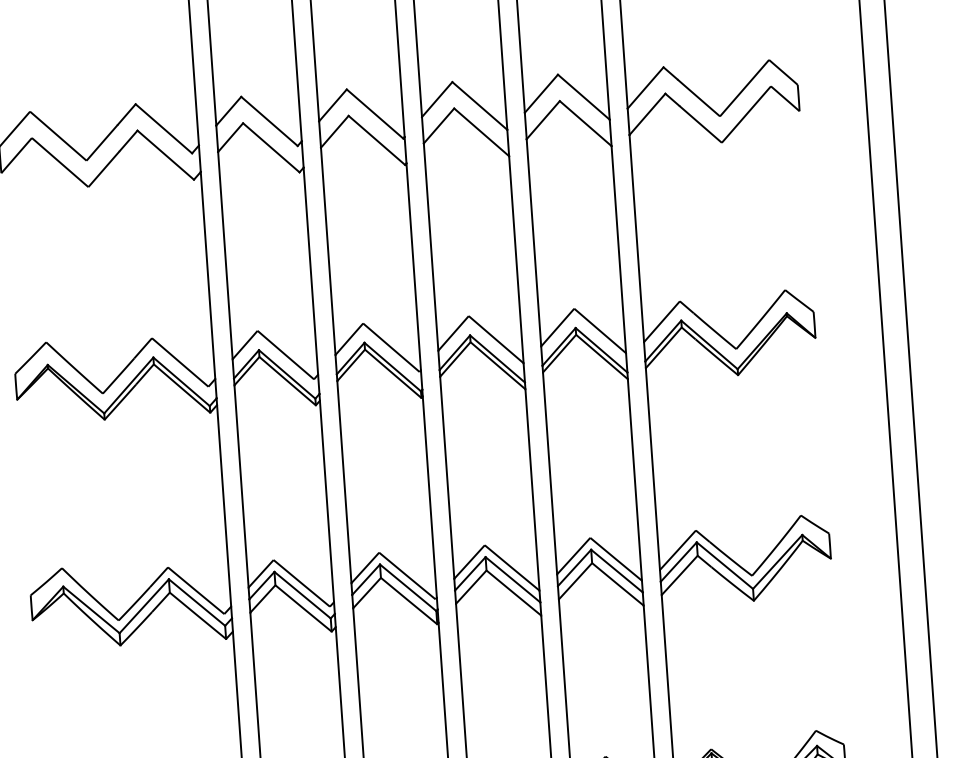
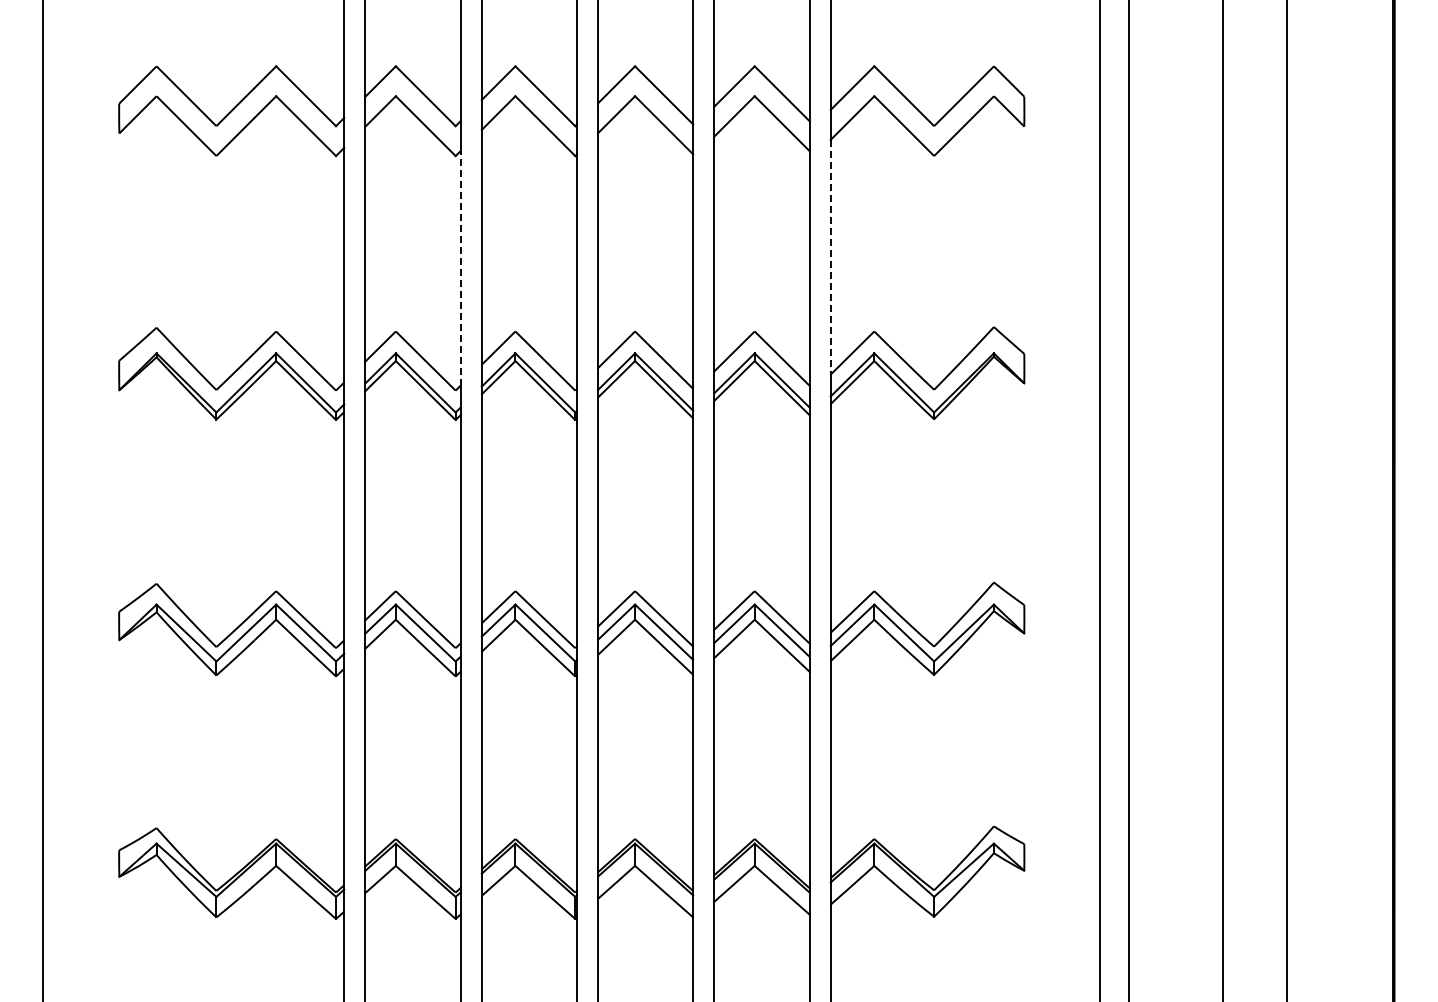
line: (636, 238) -> (830, 257), solid -> dashed
line: (310, 270) -> (460, 267), solid -> dashed

